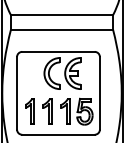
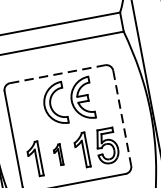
line: (58, 51) -> (57, 73), solid -> dashed
line: (99, 93) -> (121, 118), solid -> dashed
part: (47, 111) -> (57, 155), size x0.6

